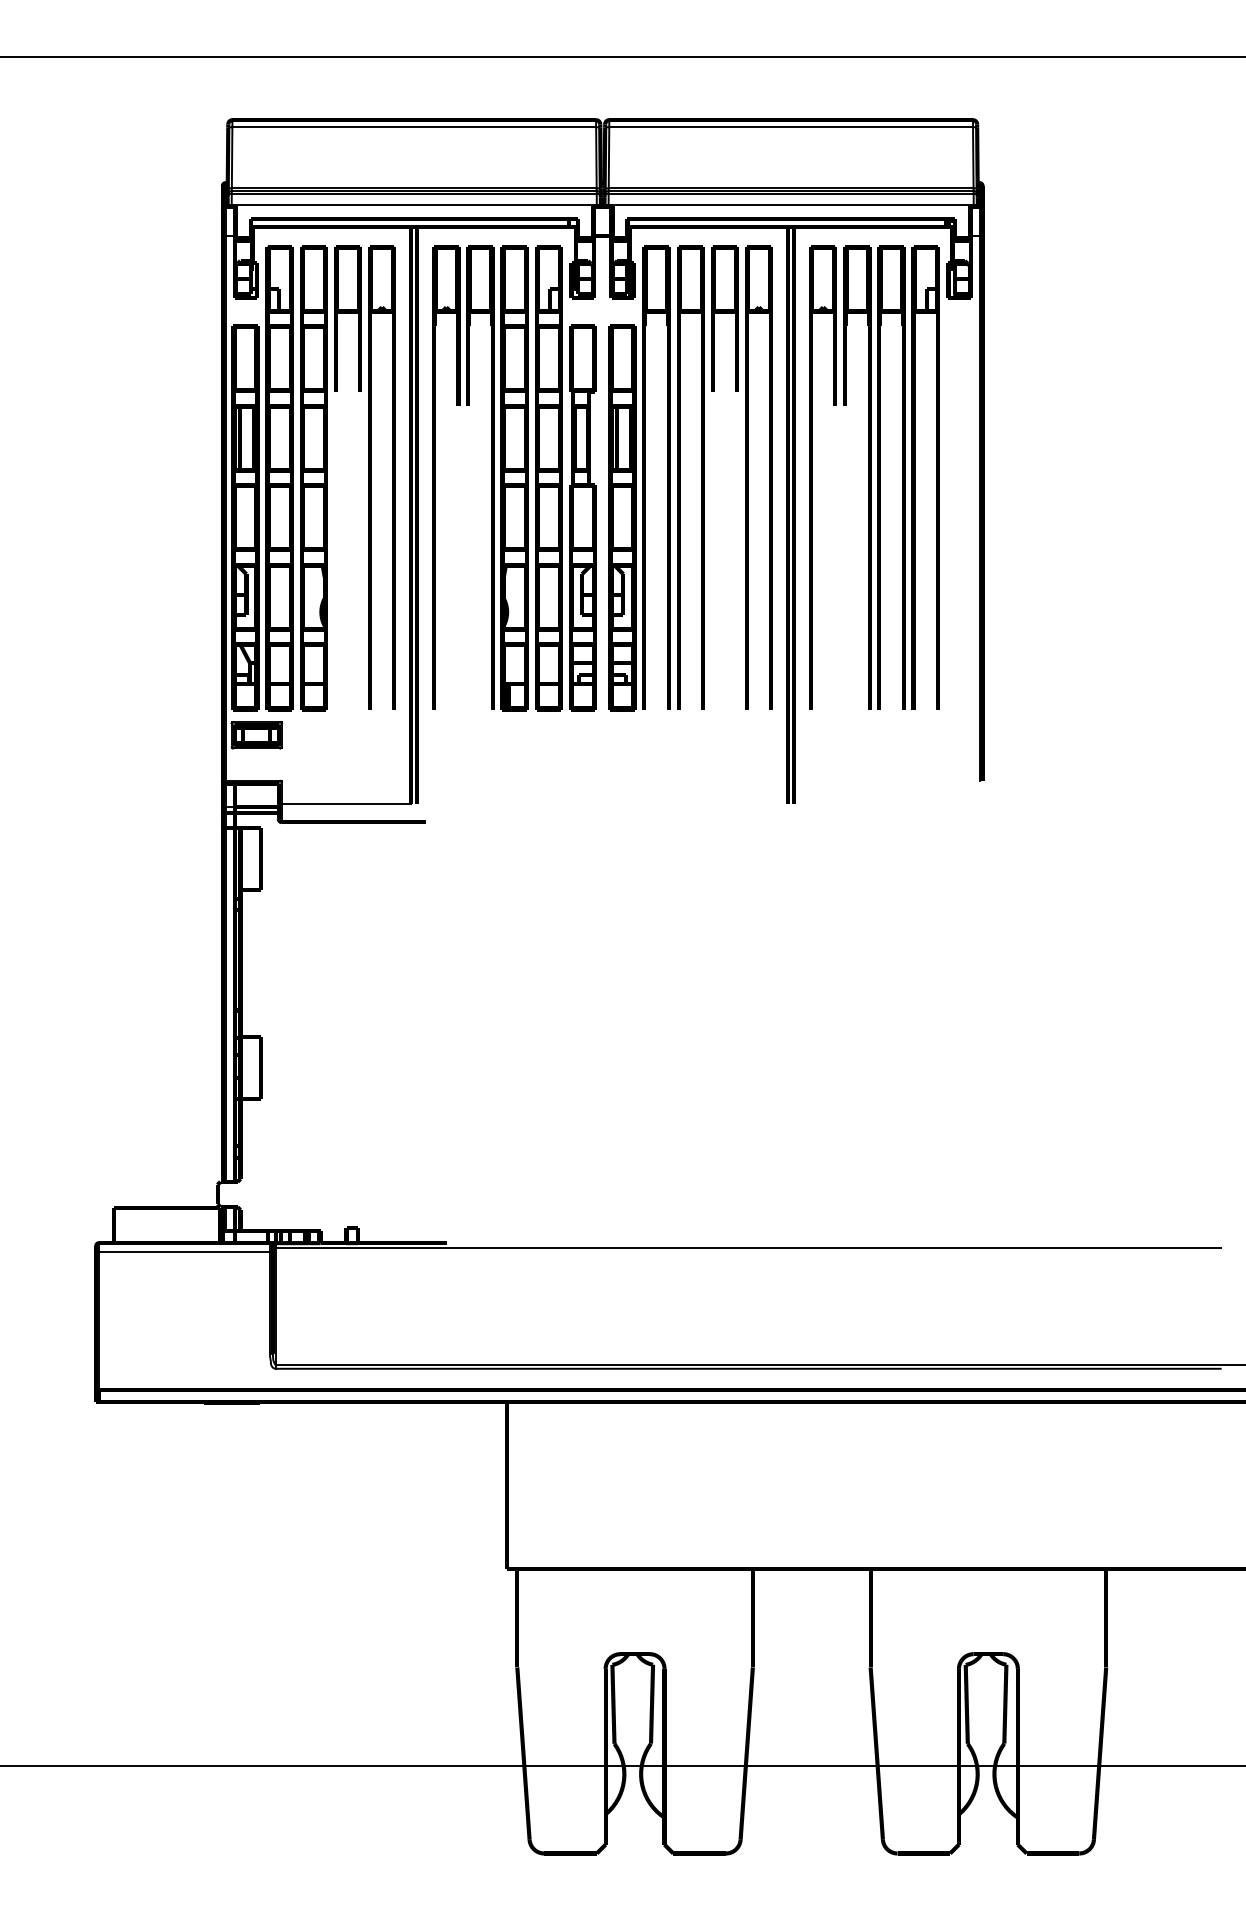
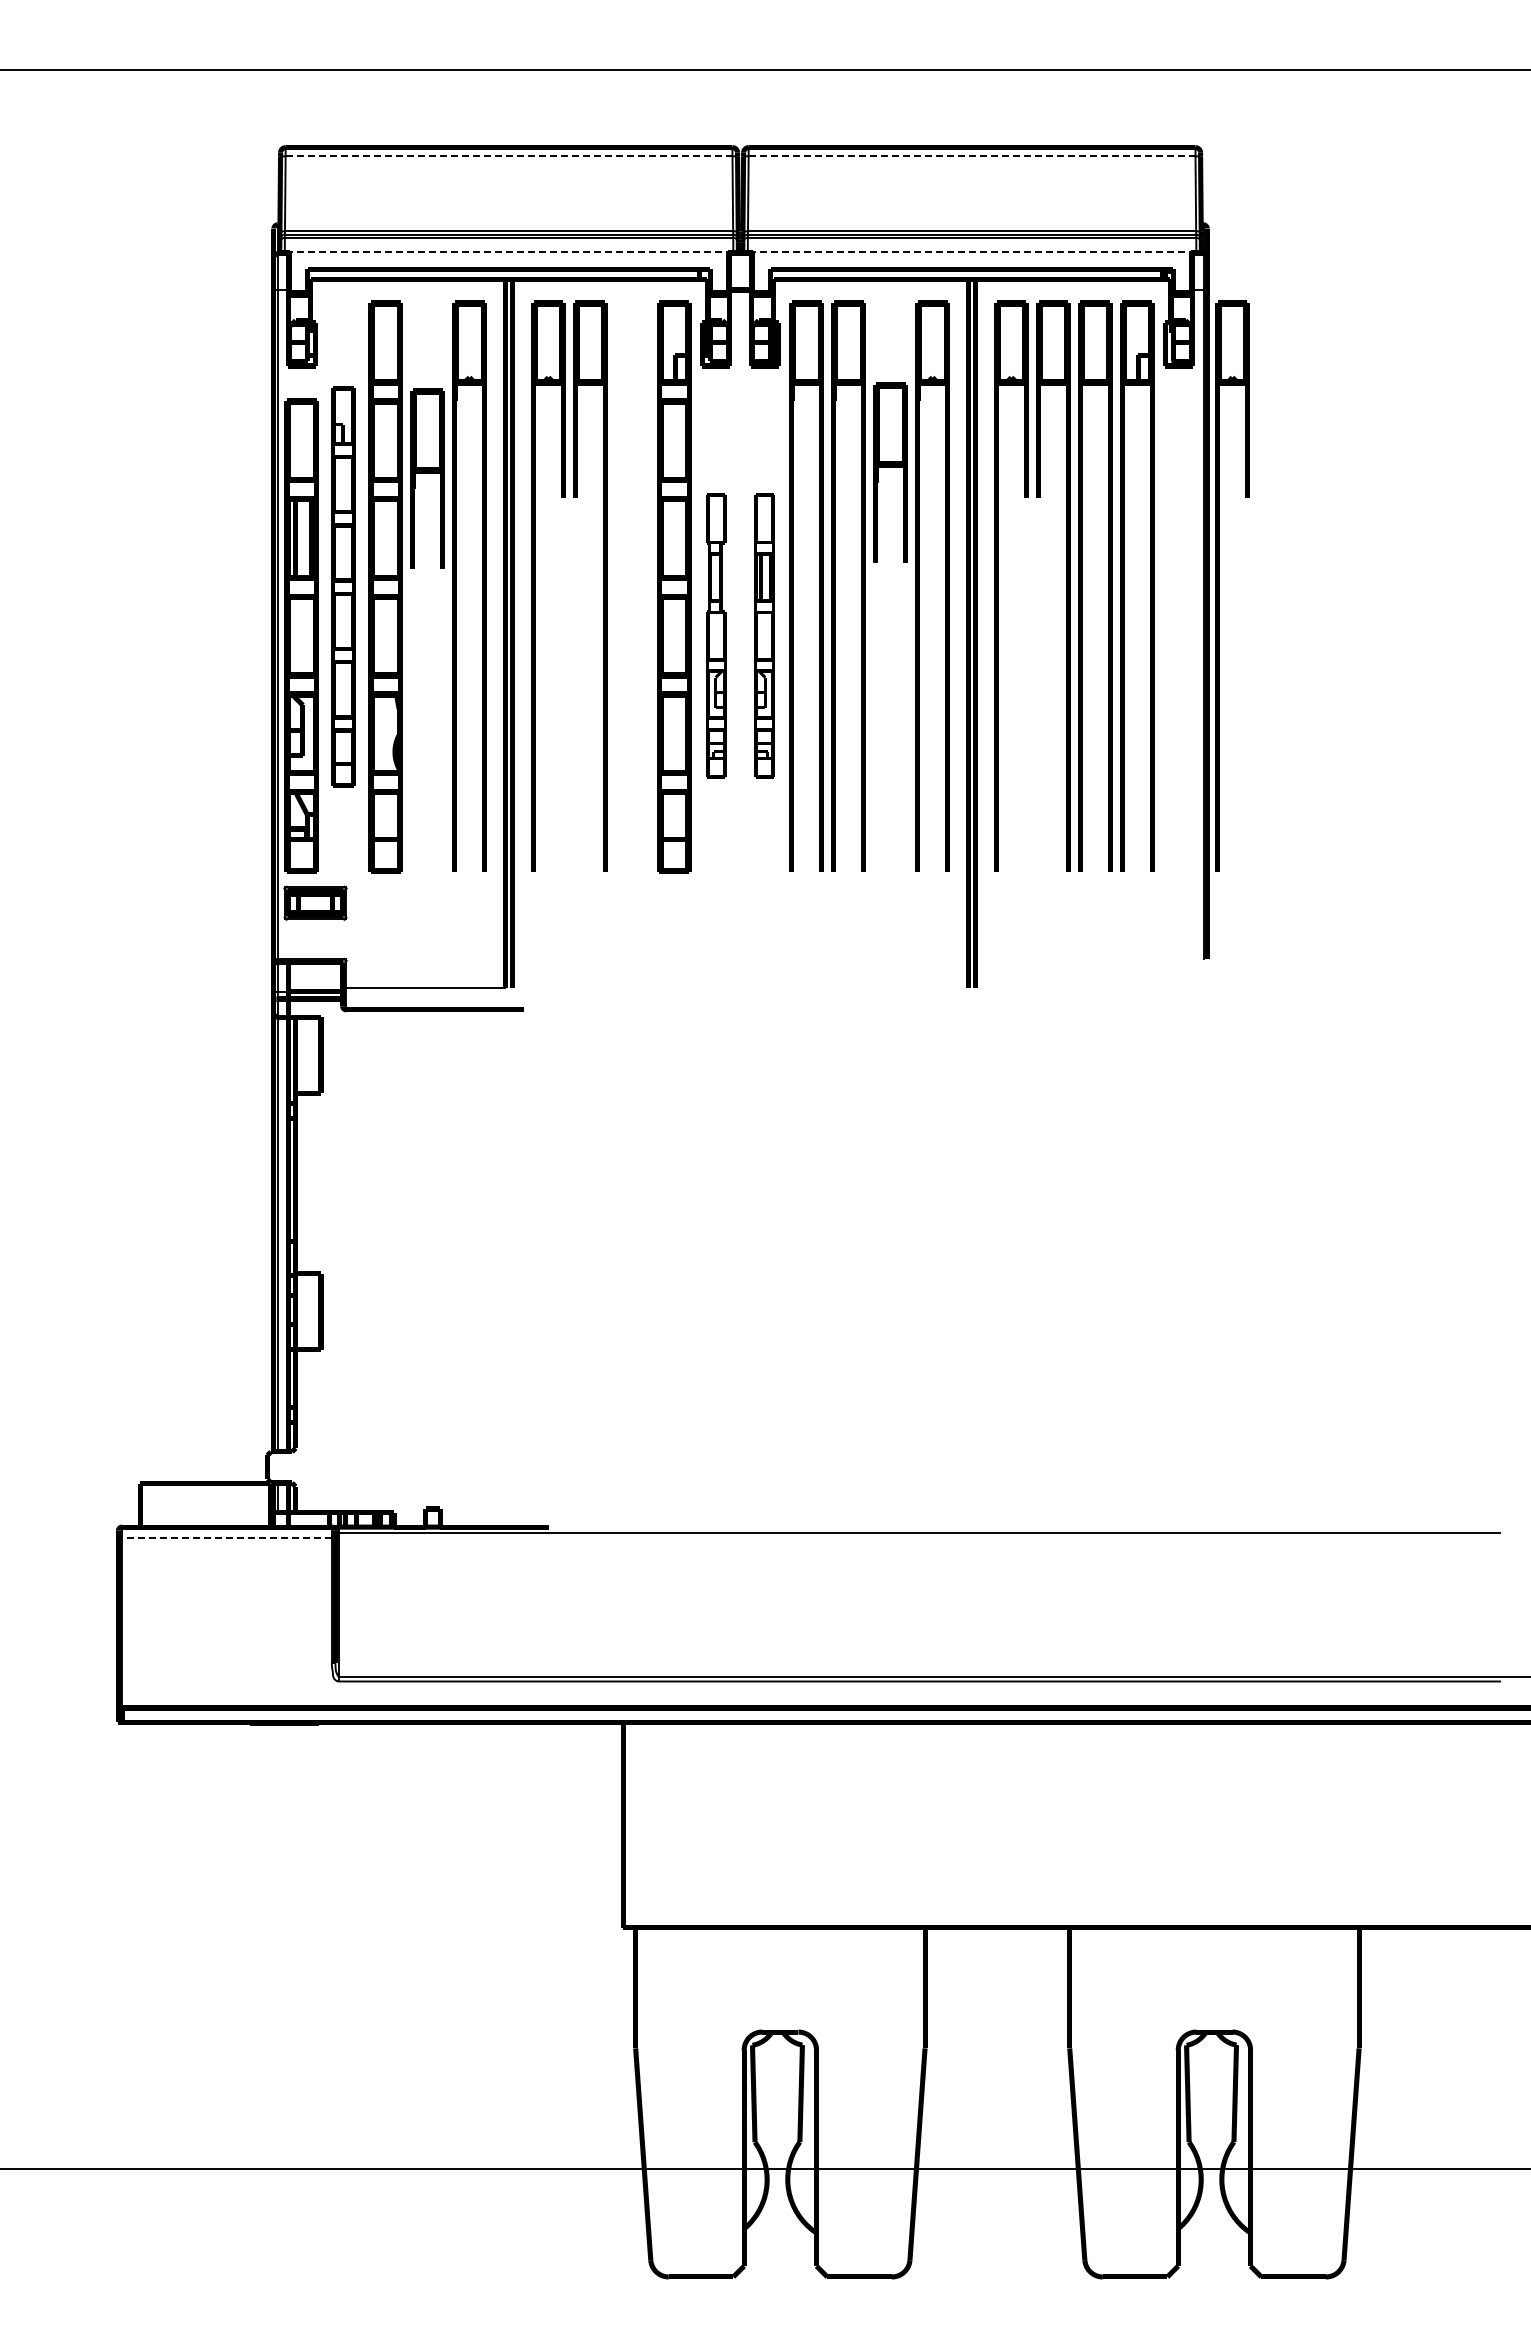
line: (413, 127) -> (508, 156), solid -> dashed
line: (790, 127) -> (971, 156), solid -> dashed
line: (413, 205) -> (508, 252), solid -> dashed
line: (790, 205) -> (971, 252), solid -> dashed
part: (347, 317) -> (427, 478), moved
part: (724, 317) -> (890, 472), moved
part: (992, 476) -> (1219, 585), added
part: (279, 477) -> (343, 586), size x0.7
part: (514, 477) -> (632, 586), removed
part: (583, 517) -> (716, 635), size x0.6
part: (622, 517) -> (764, 635), size x0.6
line: (184, 1251) -> (226, 1537), solid -> dashed

